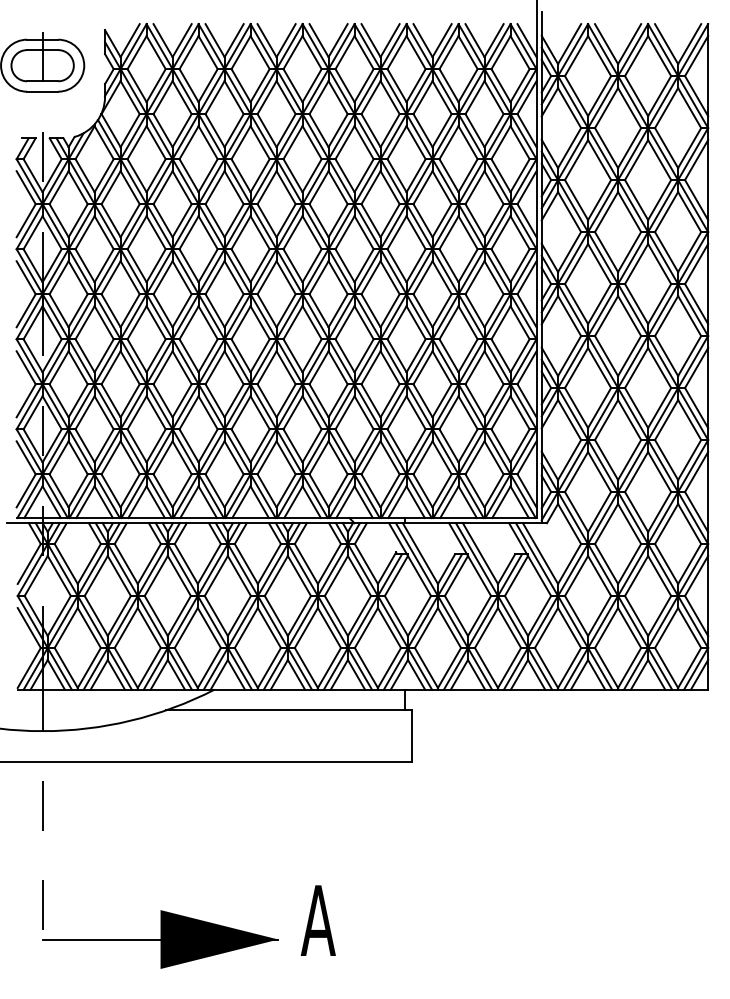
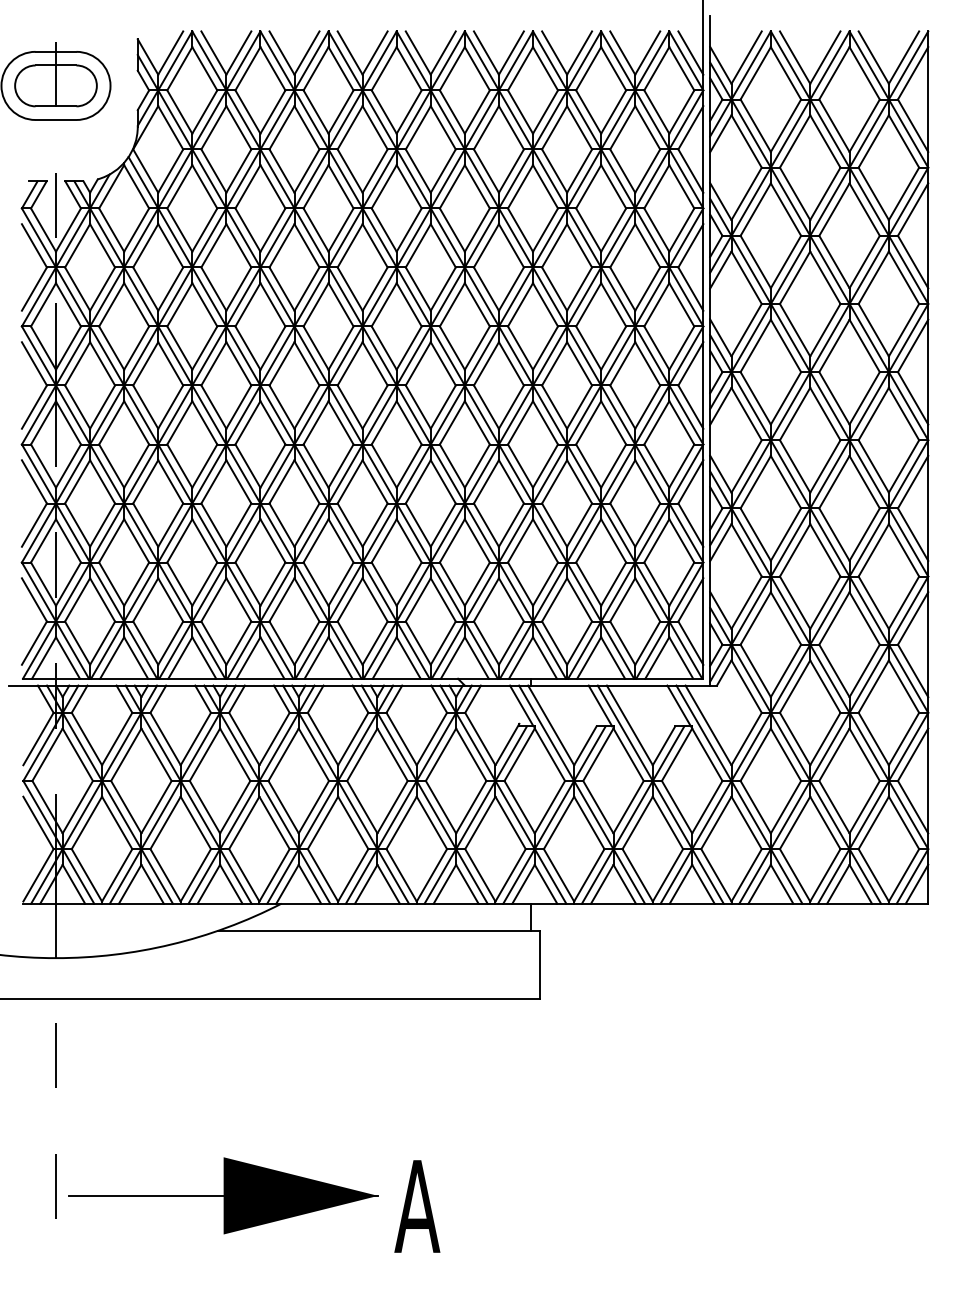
part: (160, 939) -> (223, 1195), moved

